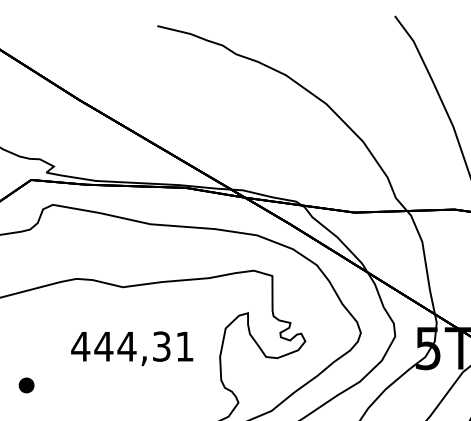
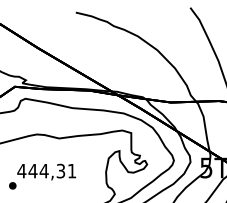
text: (131, 347) -> (46, 171), moved

